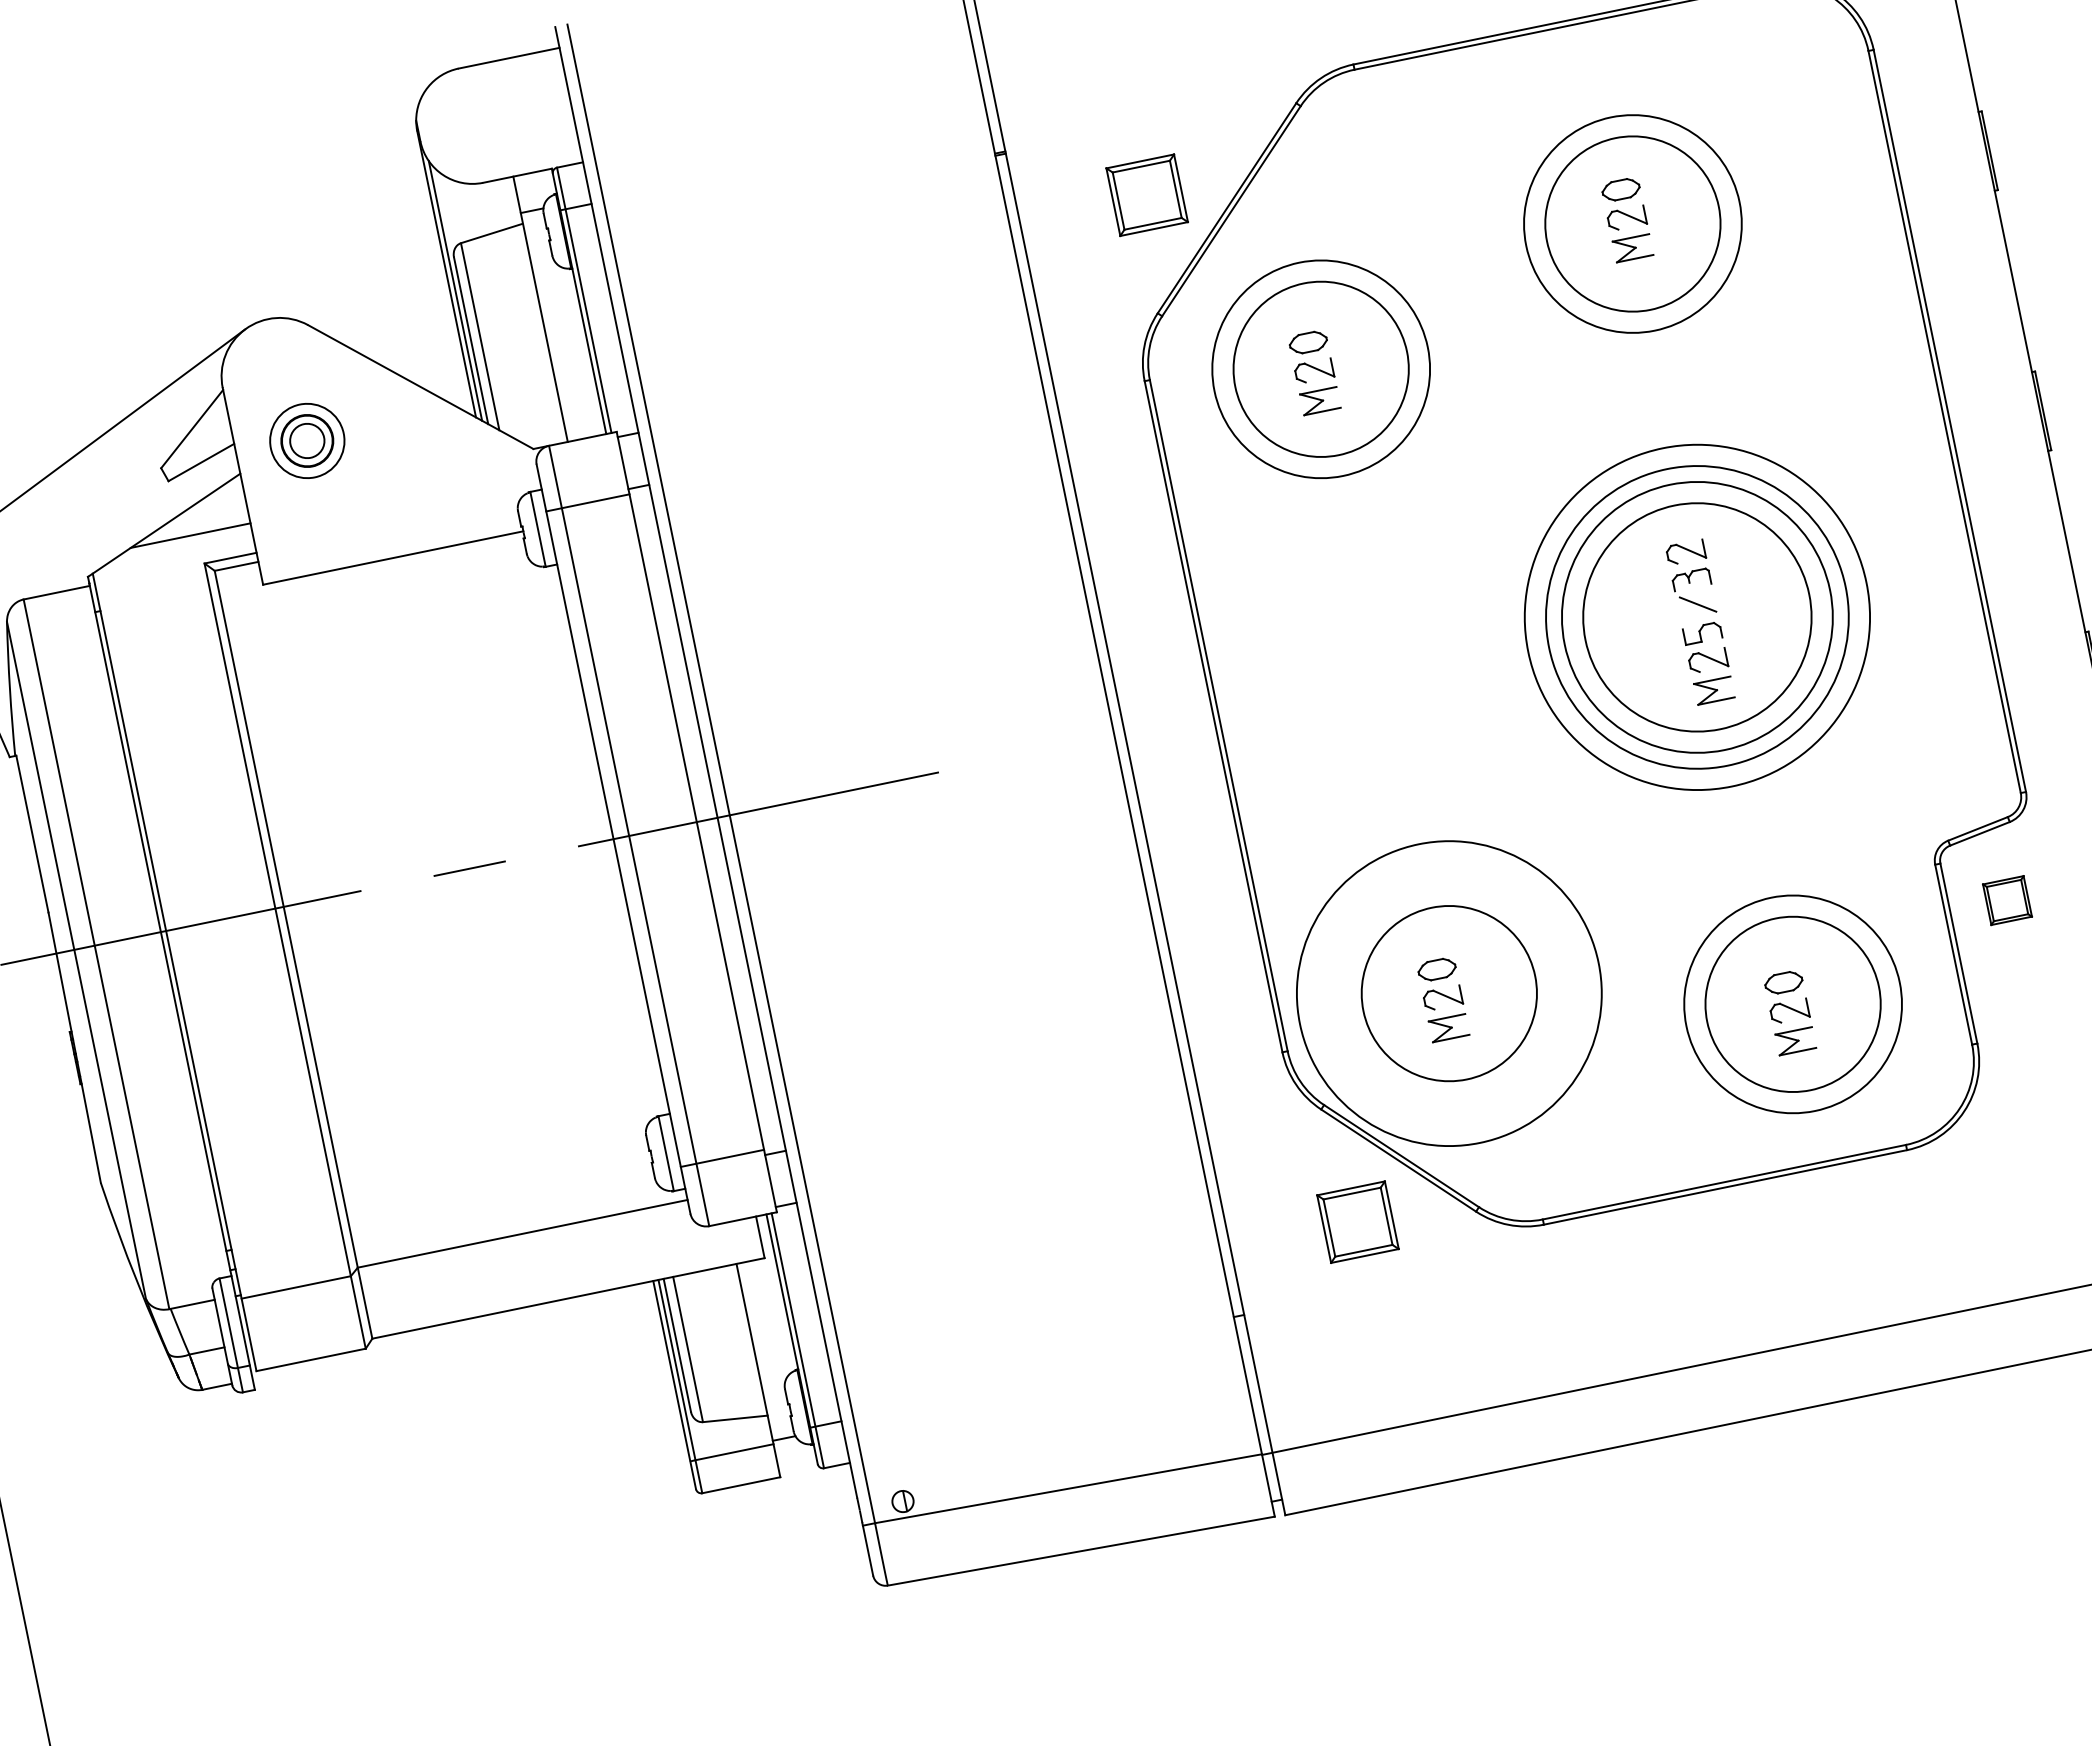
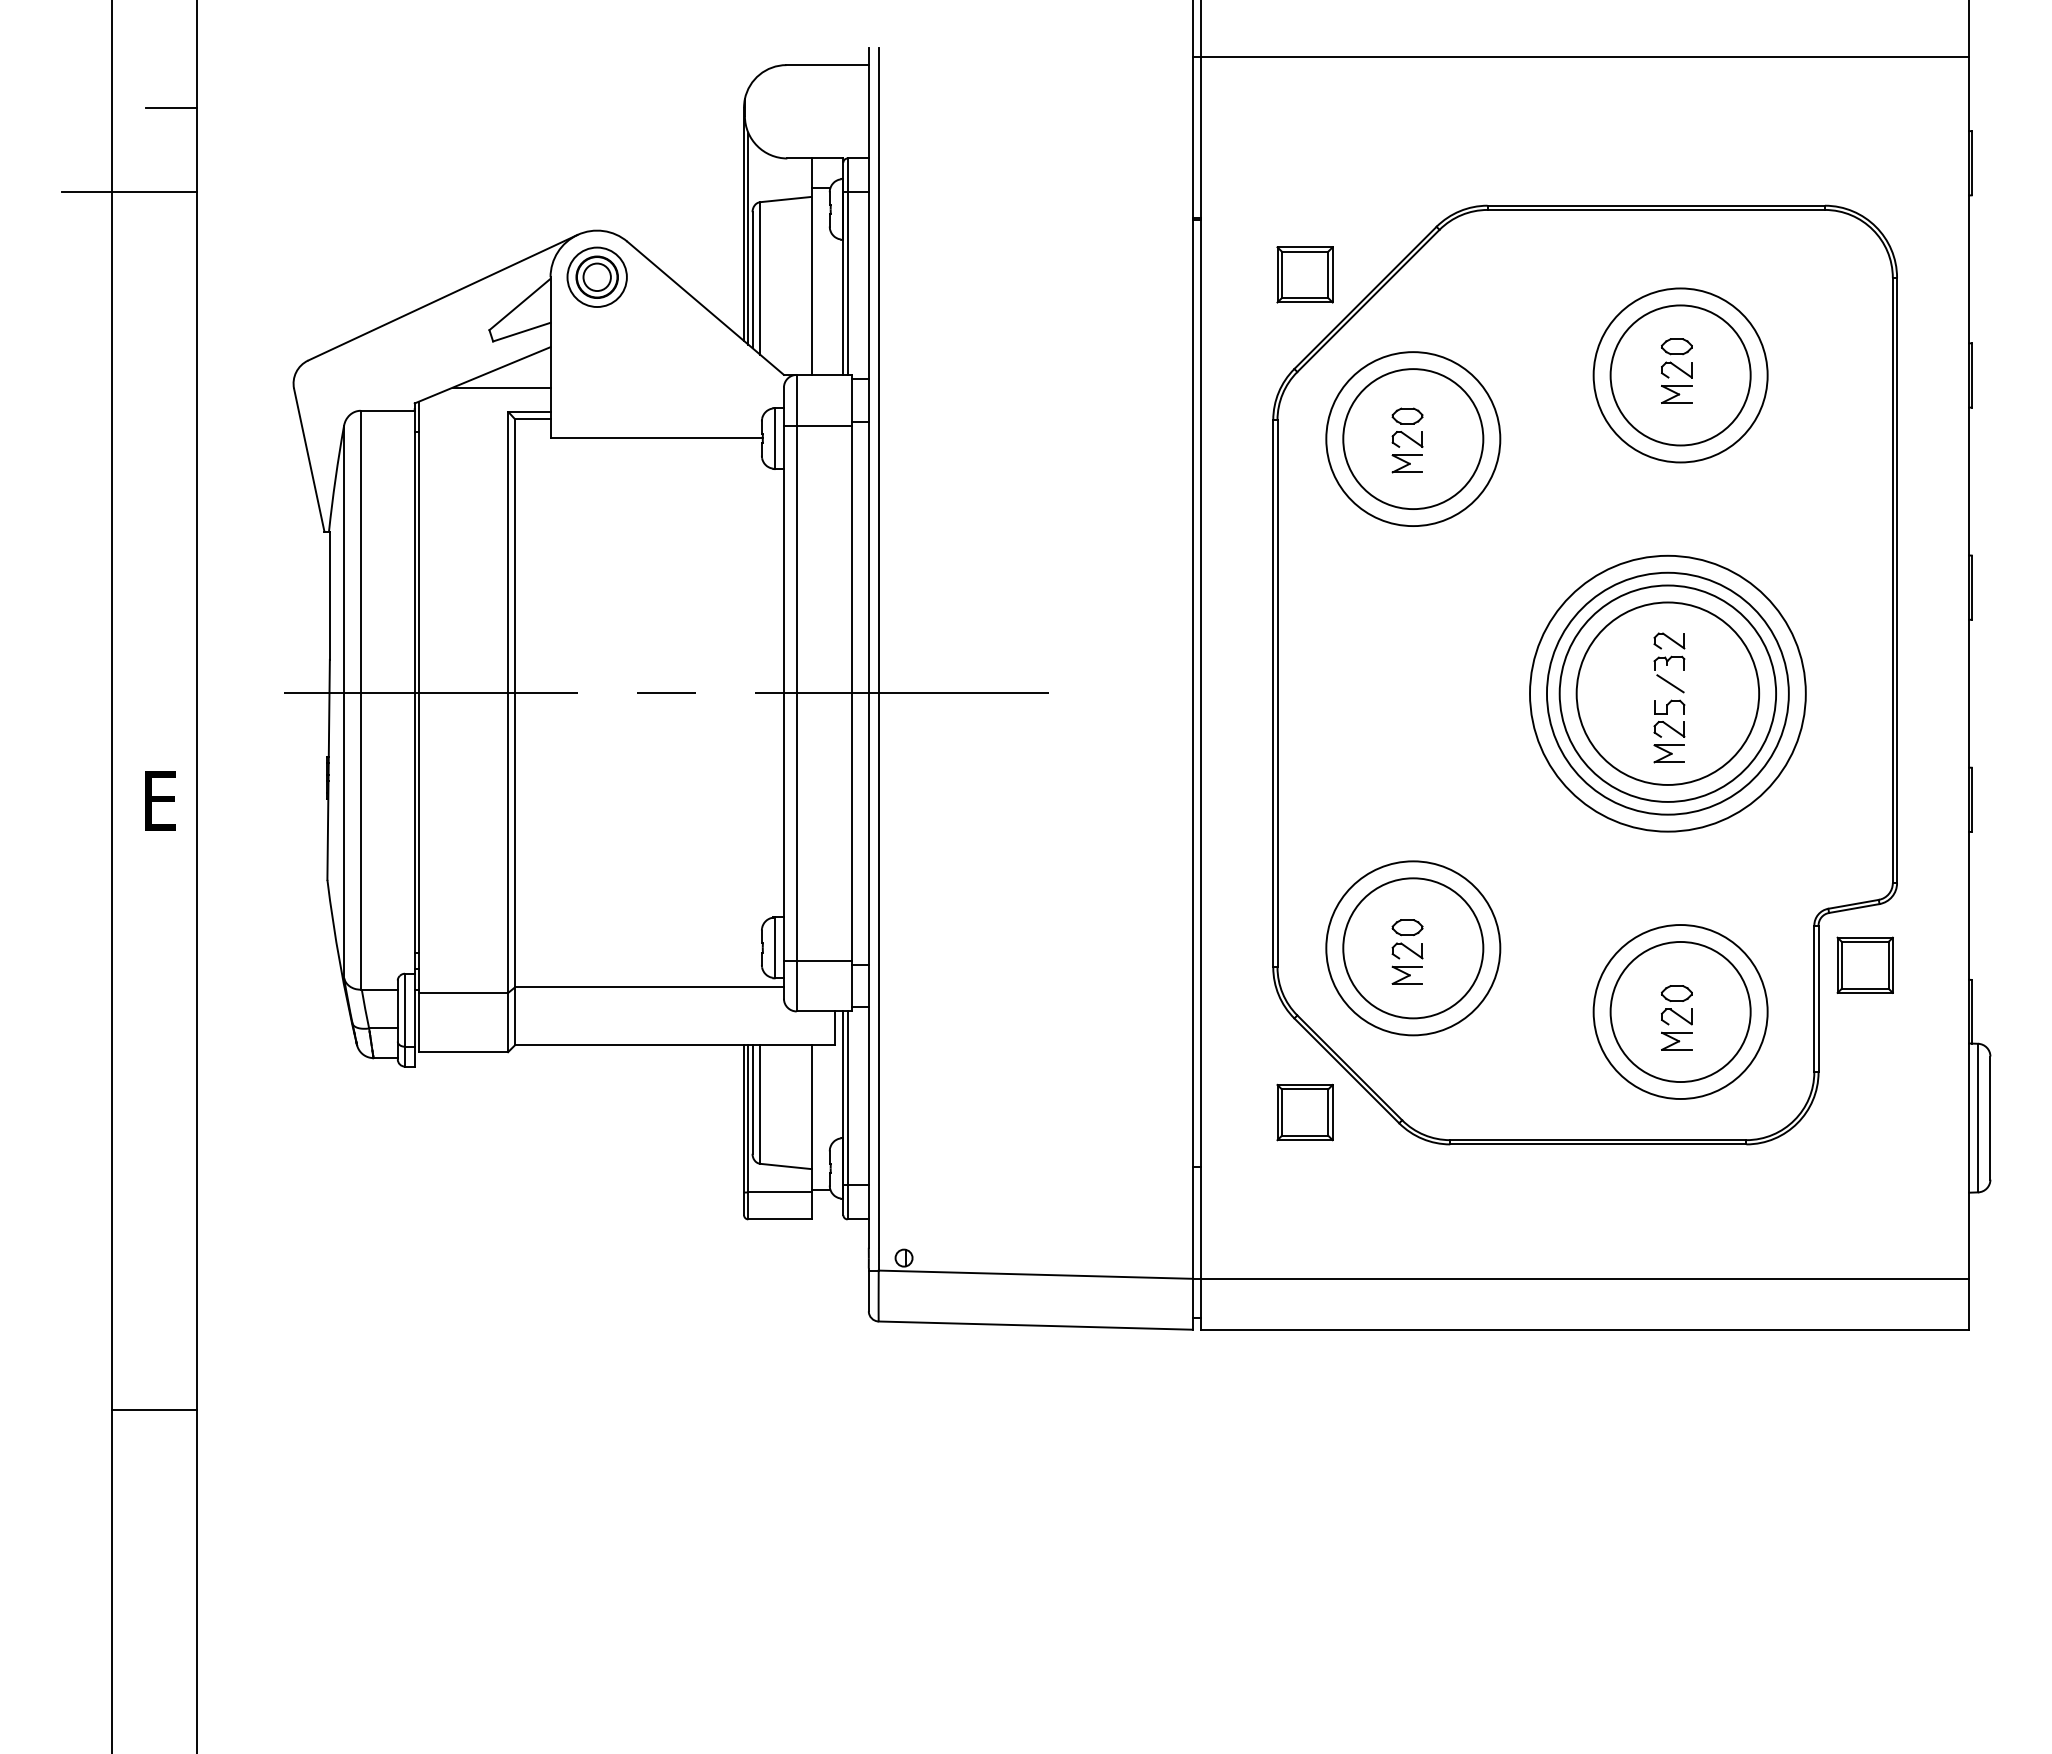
part: (306, 440) -> (596, 276), moved
part: (2006, 899) -> (1864, 964), size x1.67
circle: (1449, 993) -> (1413, 948), size x0.71

